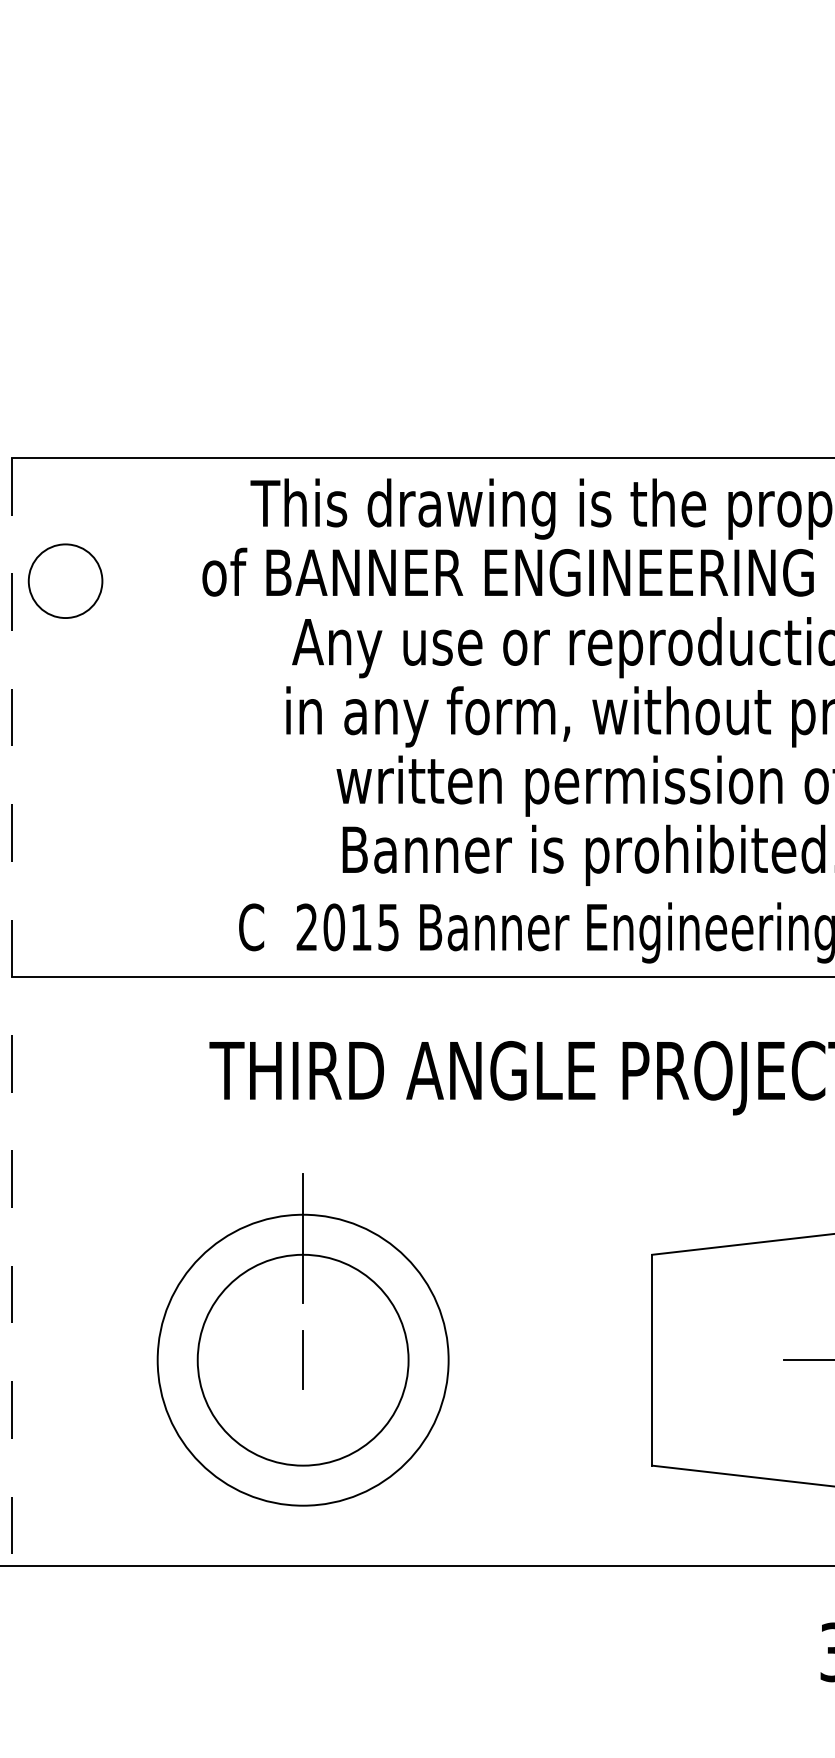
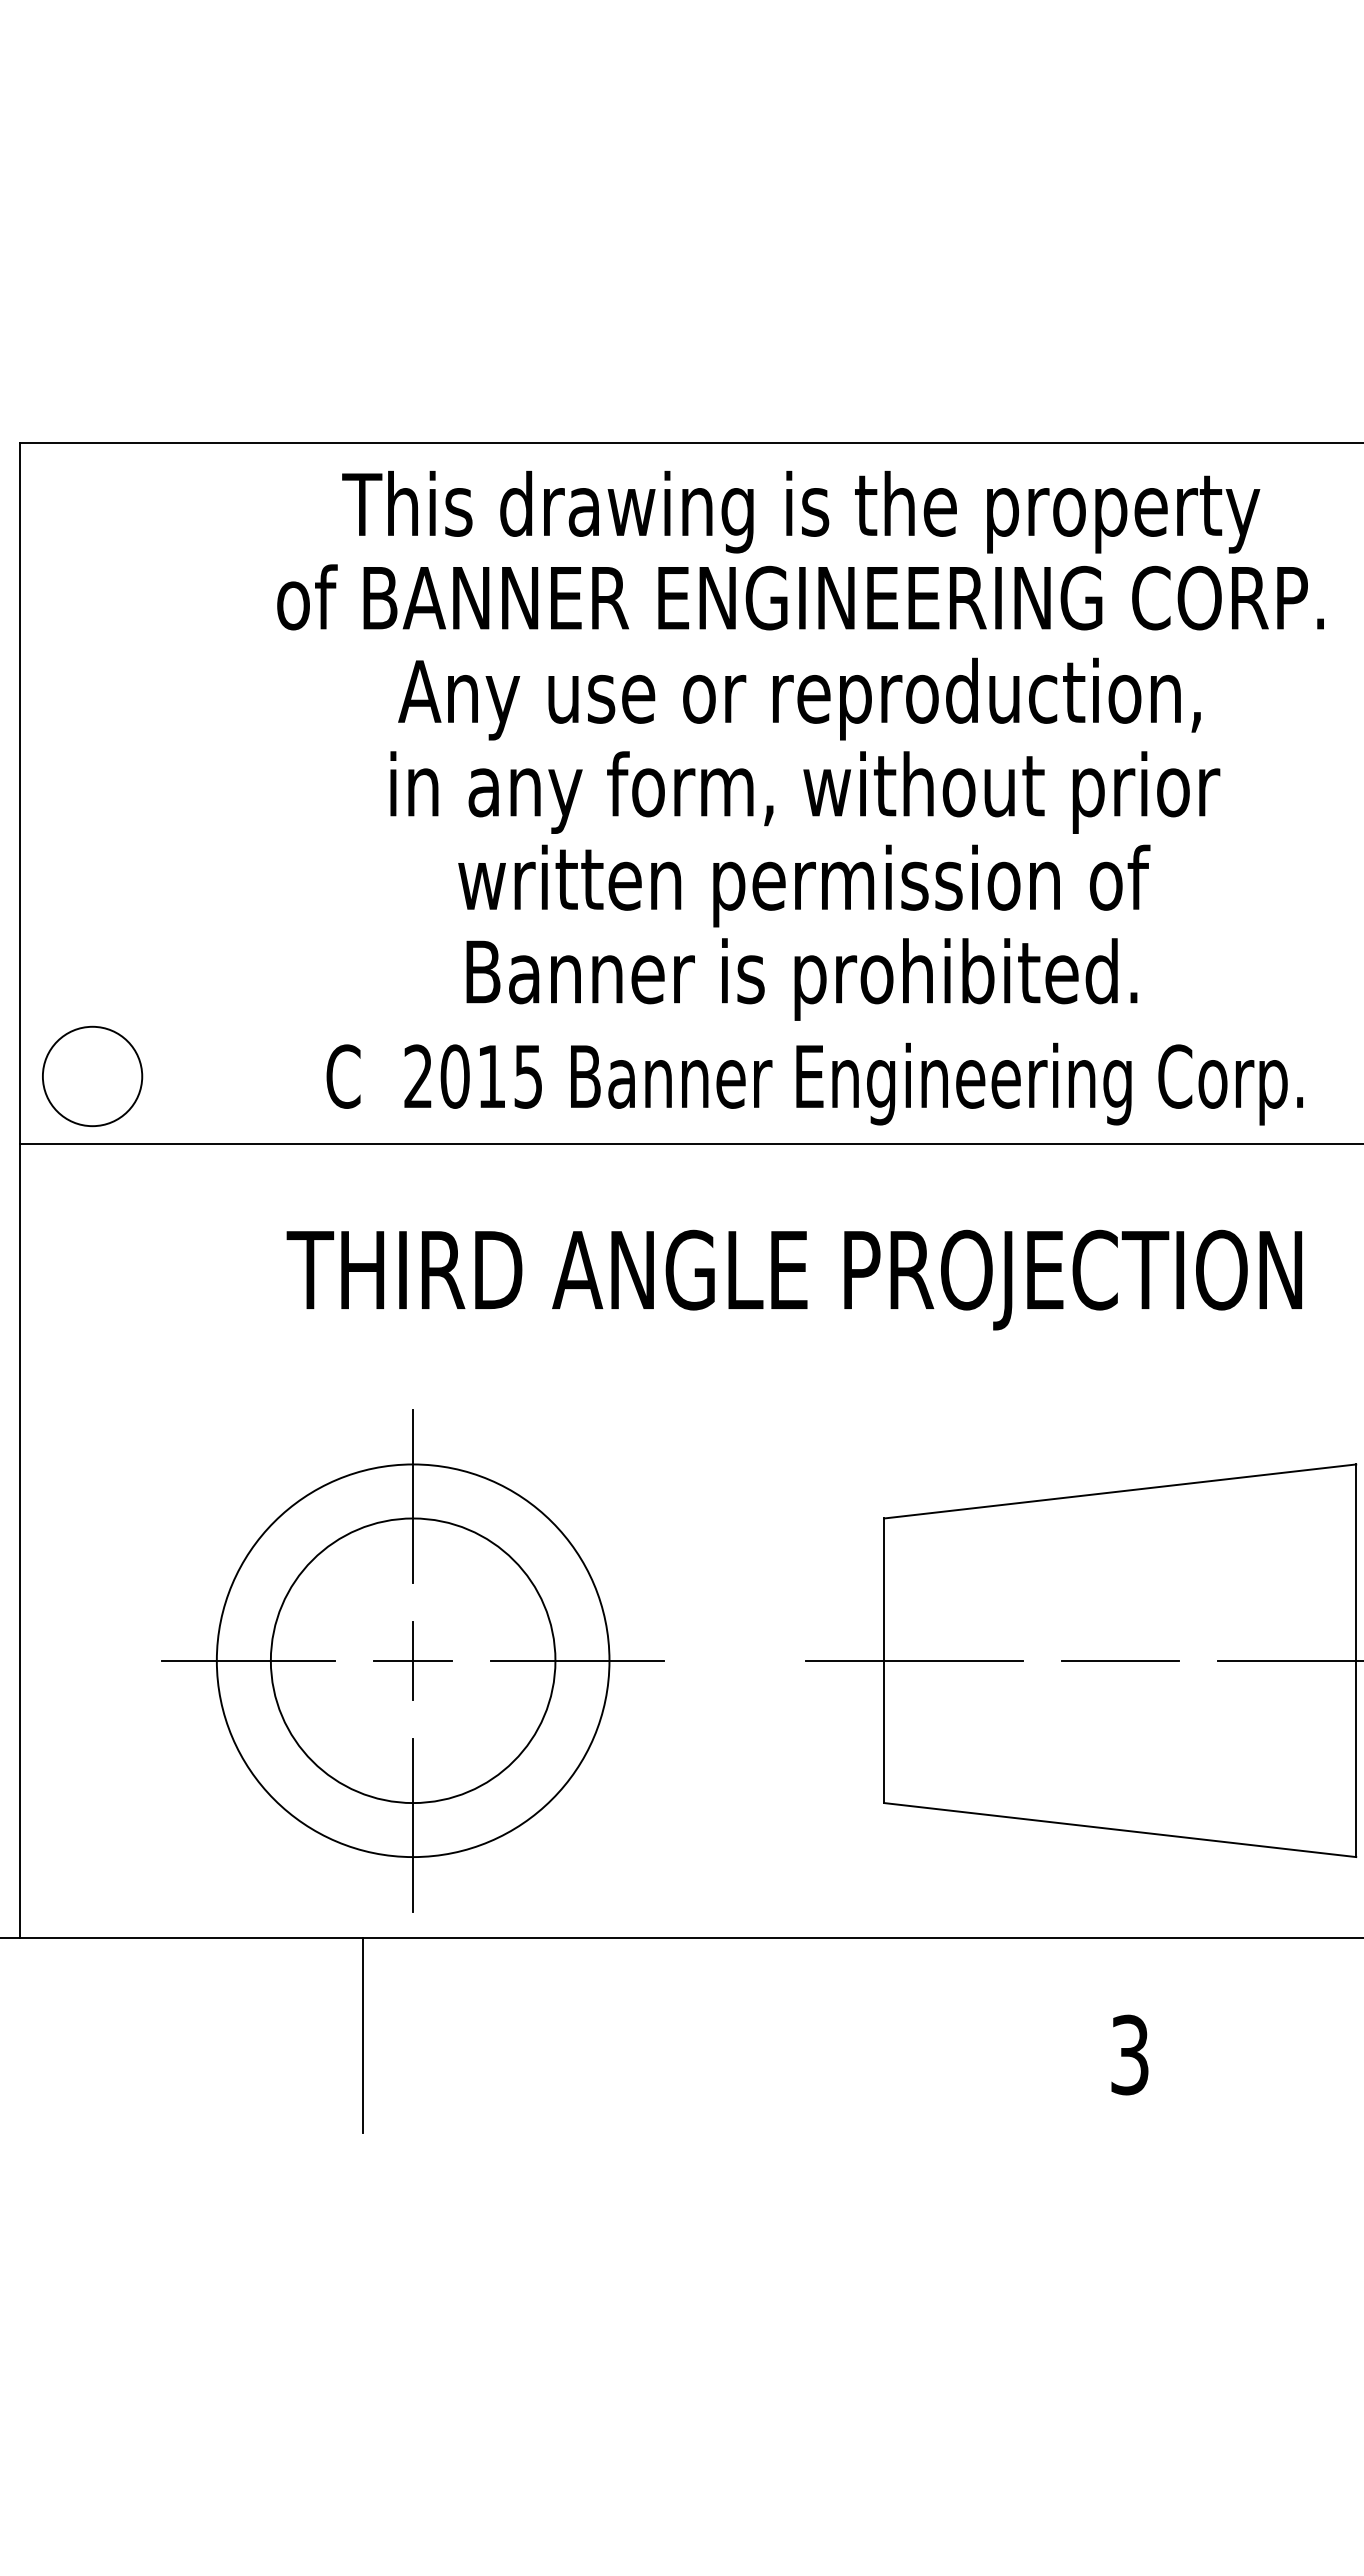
circle: (65, 581) -> (92, 1076), moved
line: (12, 1011) -> (20, 1190), dashed -> solid
line: (181, 1360) -> (248, 1660), added
line: (303, 1360) -> (413, 1660), added
line: (424, 1360) -> (577, 1660), added
line: (674, 1360) -> (914, 1660), added
line: (303, 1481) -> (413, 1824), added
line: (266, 1637) -> (363, 2035), added

